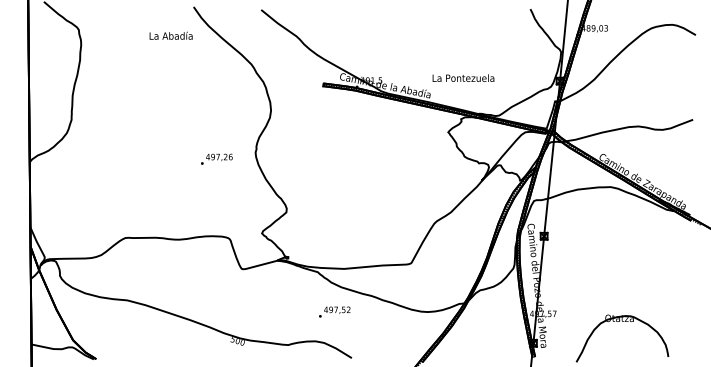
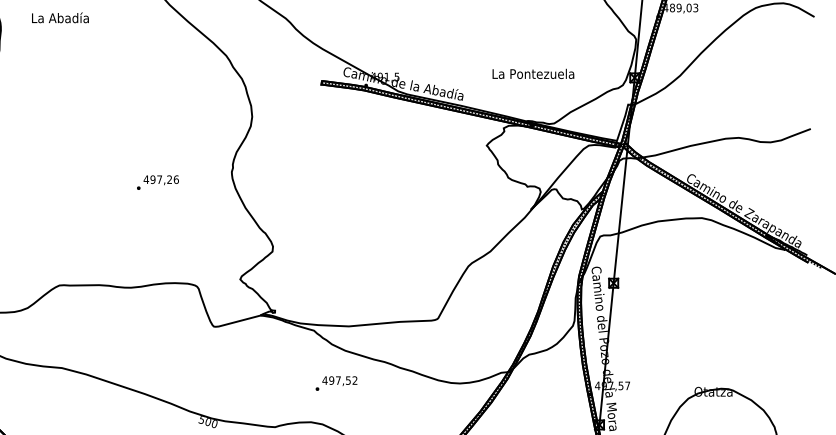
text: (170, 35) -> (59, 17), moved
text: (463, 77) -> (533, 73), moved
text: (216, 158) -> (157, 181), moved

